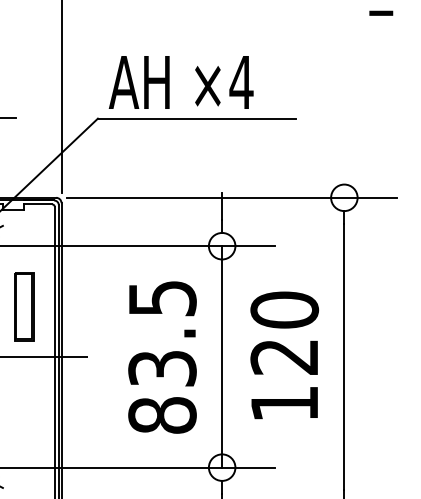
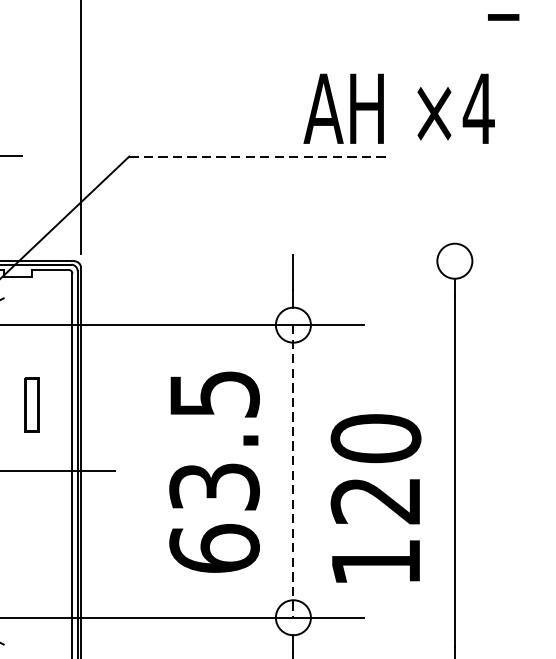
text: (180, 82) -> (398, 108), moved
line: (196, 118) -> (259, 156), solid -> dashed
line: (231, 197) -> (305, 260), removed
part: (24, 306) -> (32, 404), size x0.6
text: (284, 355) -> (375, 498), moved
line: (222, 356) -> (293, 470), solid -> dashed
text: (162, 414) -> (214, 547), 83.5 -> 63.5

